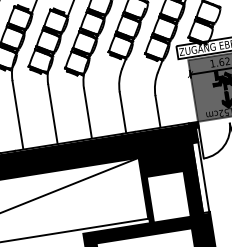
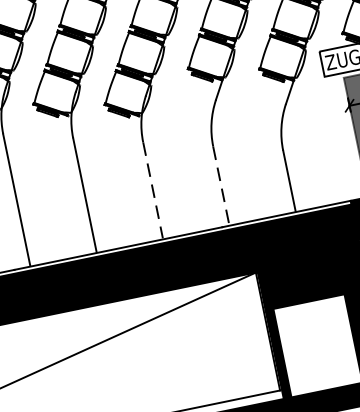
line: (88, 113) -> (154, 190), solid -> dashed
line: (123, 113) -> (222, 187), solid -> dashed

